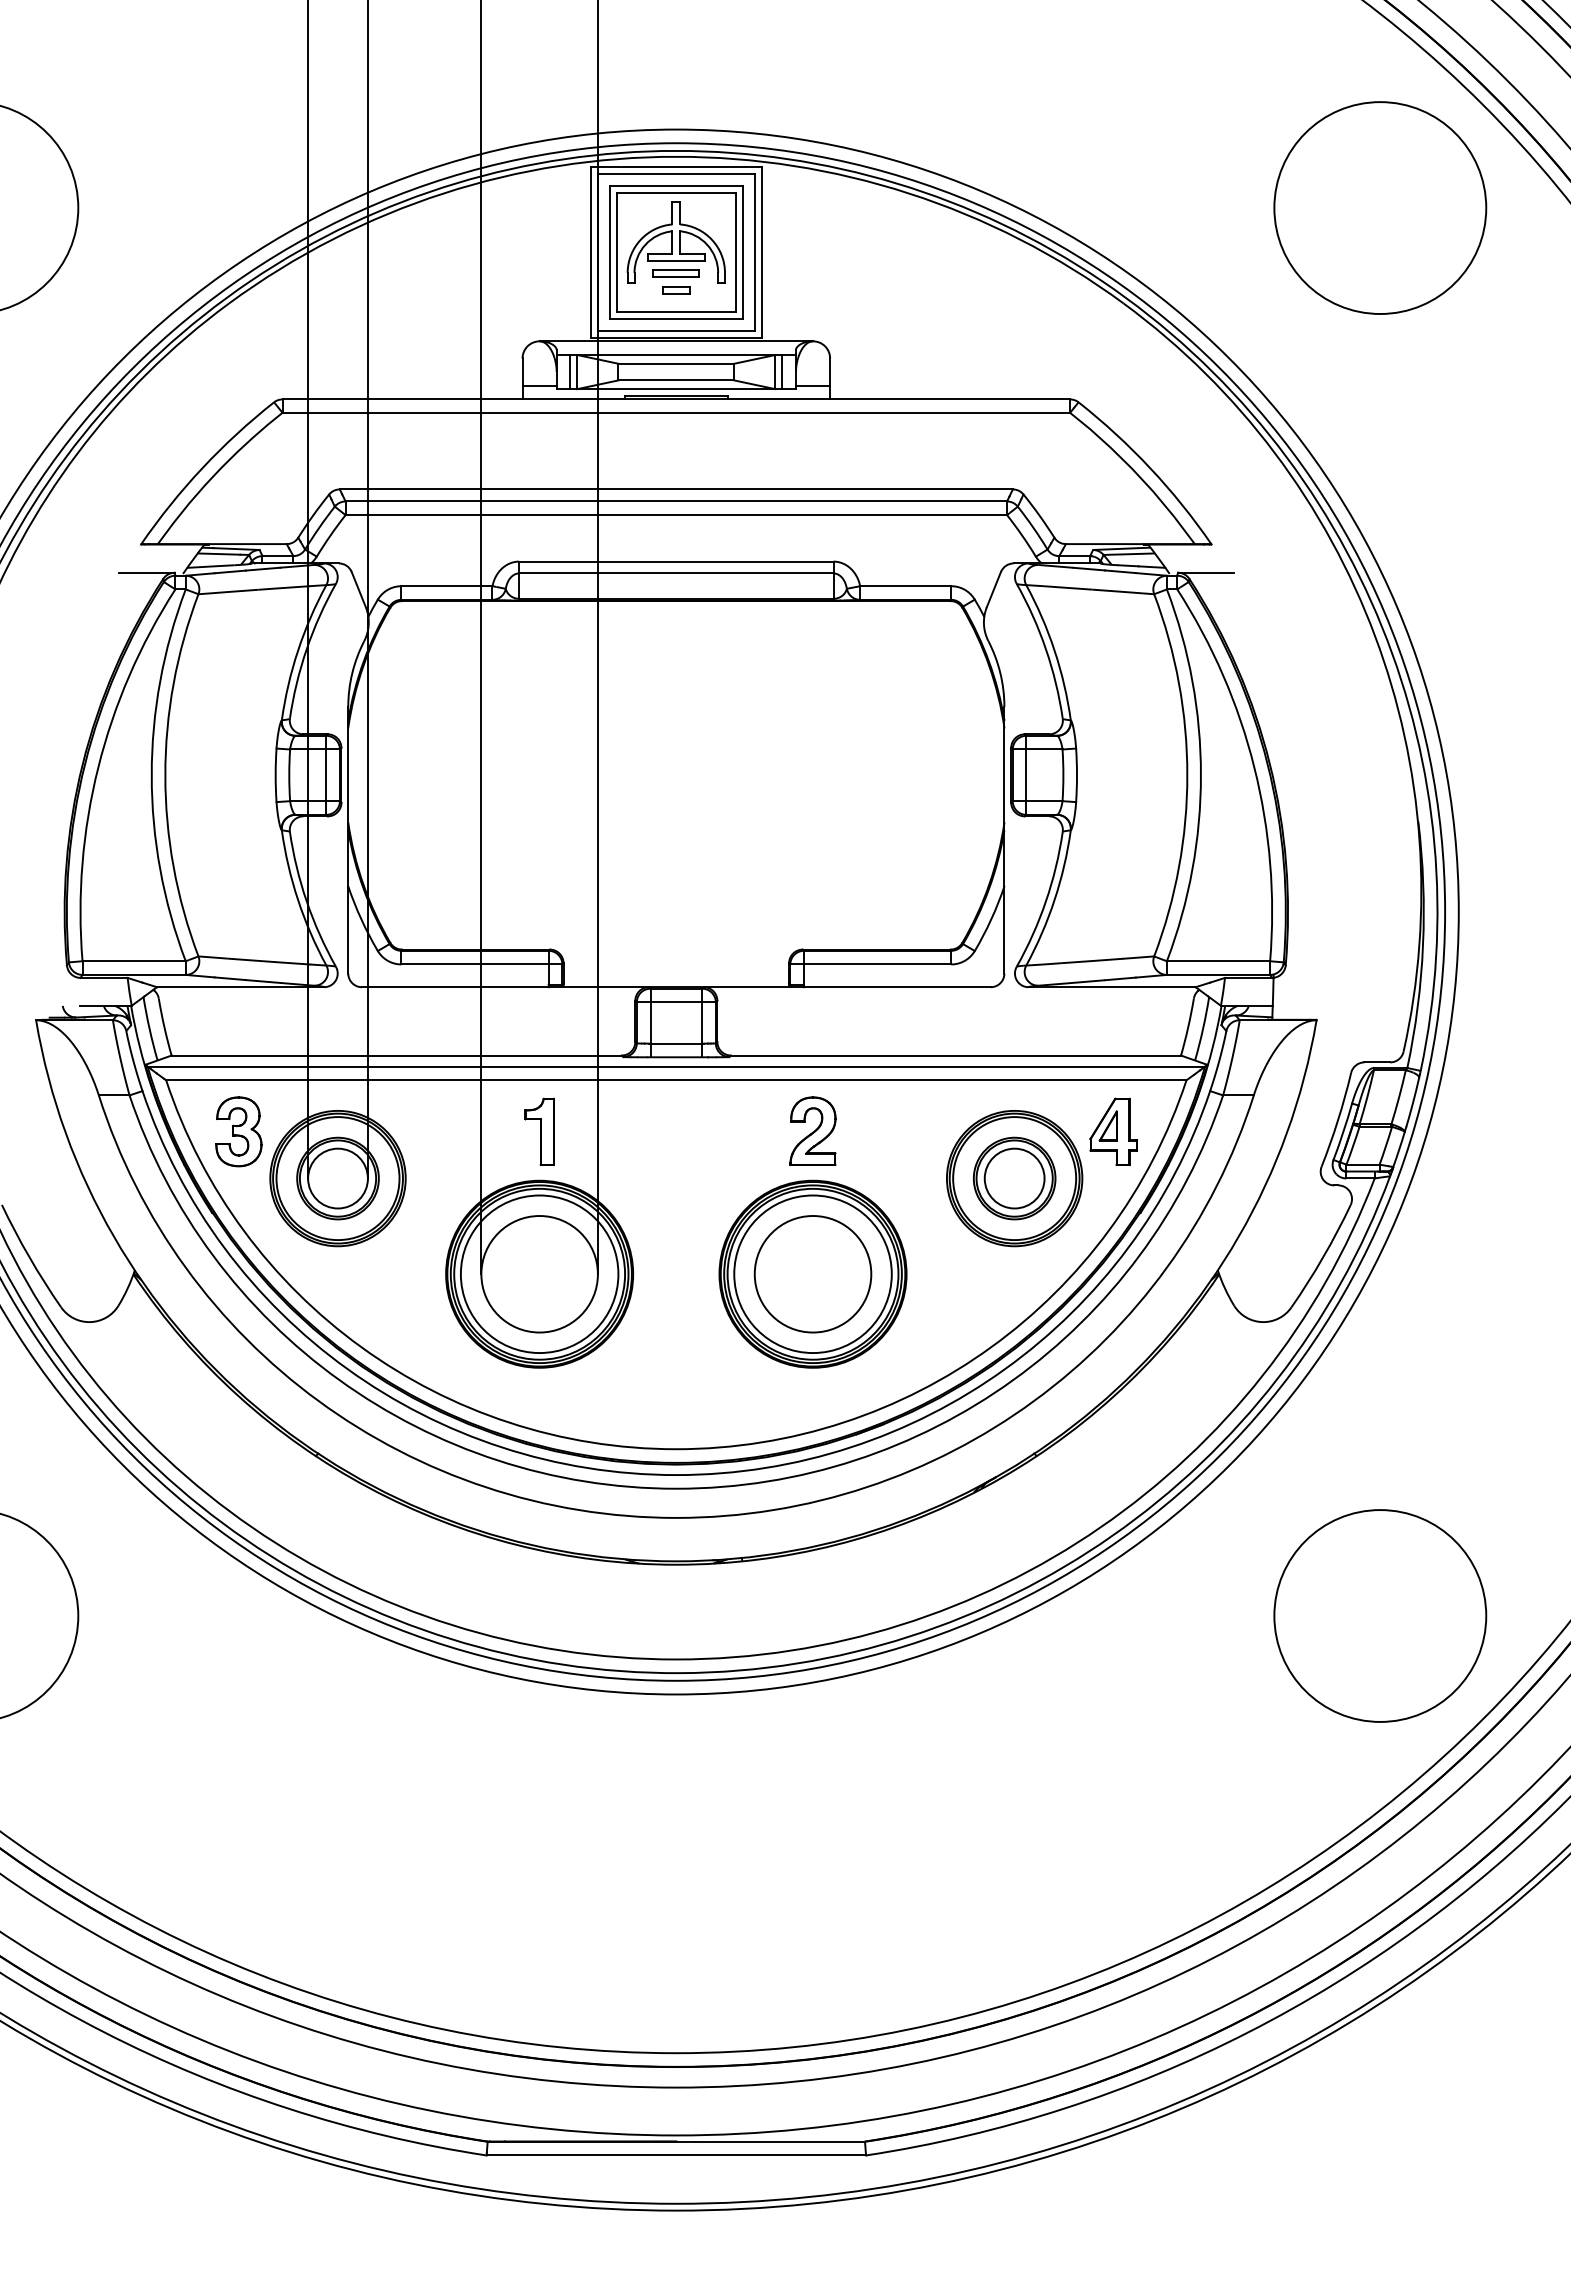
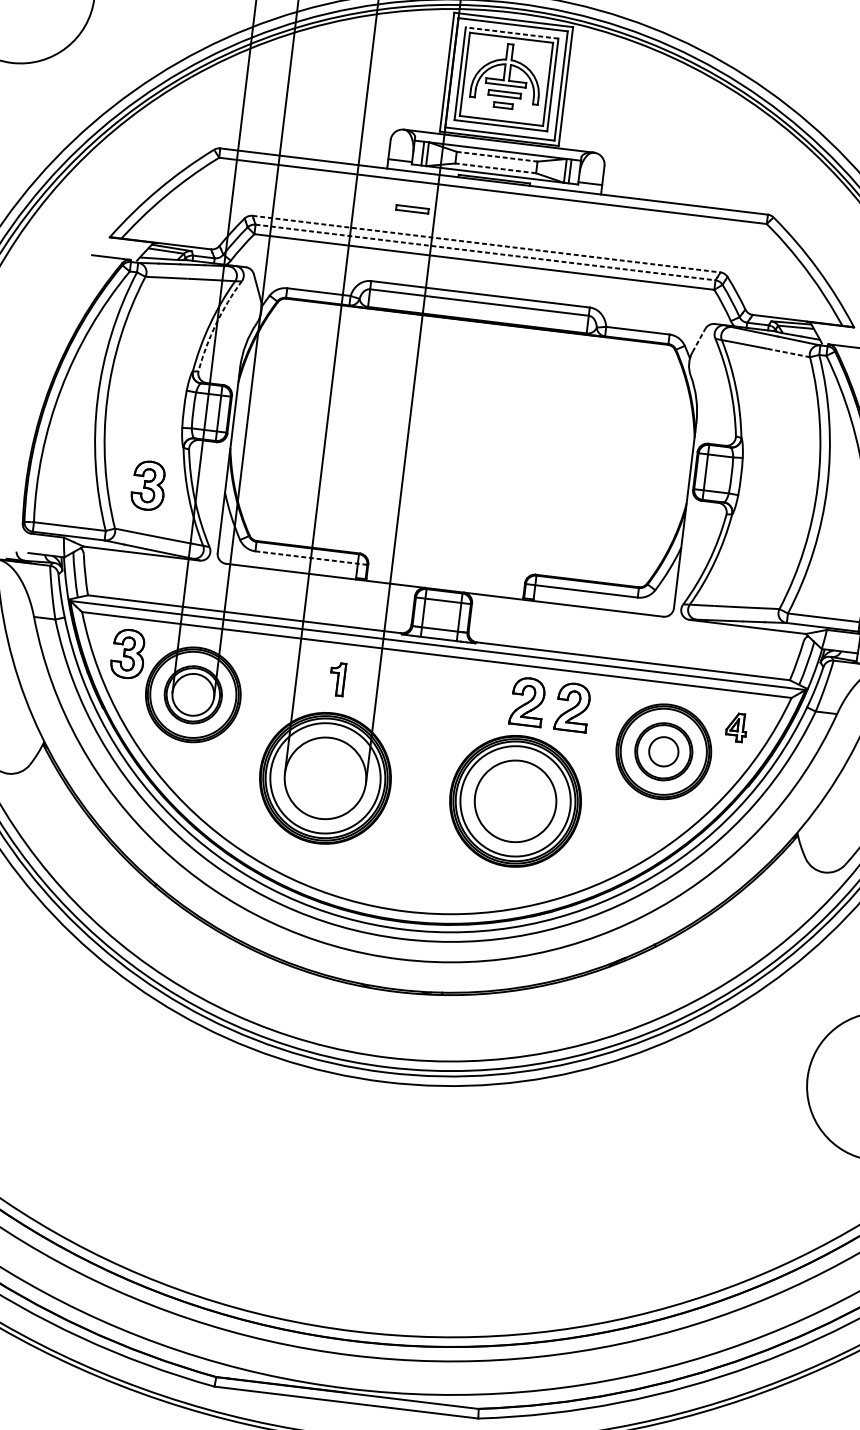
line: (676, 185) -> (512, 32), solid -> dashed
line: (676, 363) -> (497, 156), solid -> dashed
line: (675, 380) -> (495, 168), solid -> dashed
part: (564, 452) -> (411, 209), added
line: (676, 489) -> (486, 244), solid -> dashed
line: (676, 501) -> (485, 252), solid -> dashed
line: (993, 589) -> (698, 340), solid -> dashed
line: (1123, 591) -> (788, 352), solid -> dashed
arc: (306, 649) -> (215, 324), solid -> dashed
part: (238, 889) -> (148, 485), added
line: (482, 964) -> (311, 558), solid -> dashed
part: (877, 1130) -> (572, 706), added
part: (539, 1131) -> (337, 679), size x0.7
part: (1113, 1131) -> (736, 727), size x0.6
circle: (1014, 1178) -> (663, 751), size x0.7

